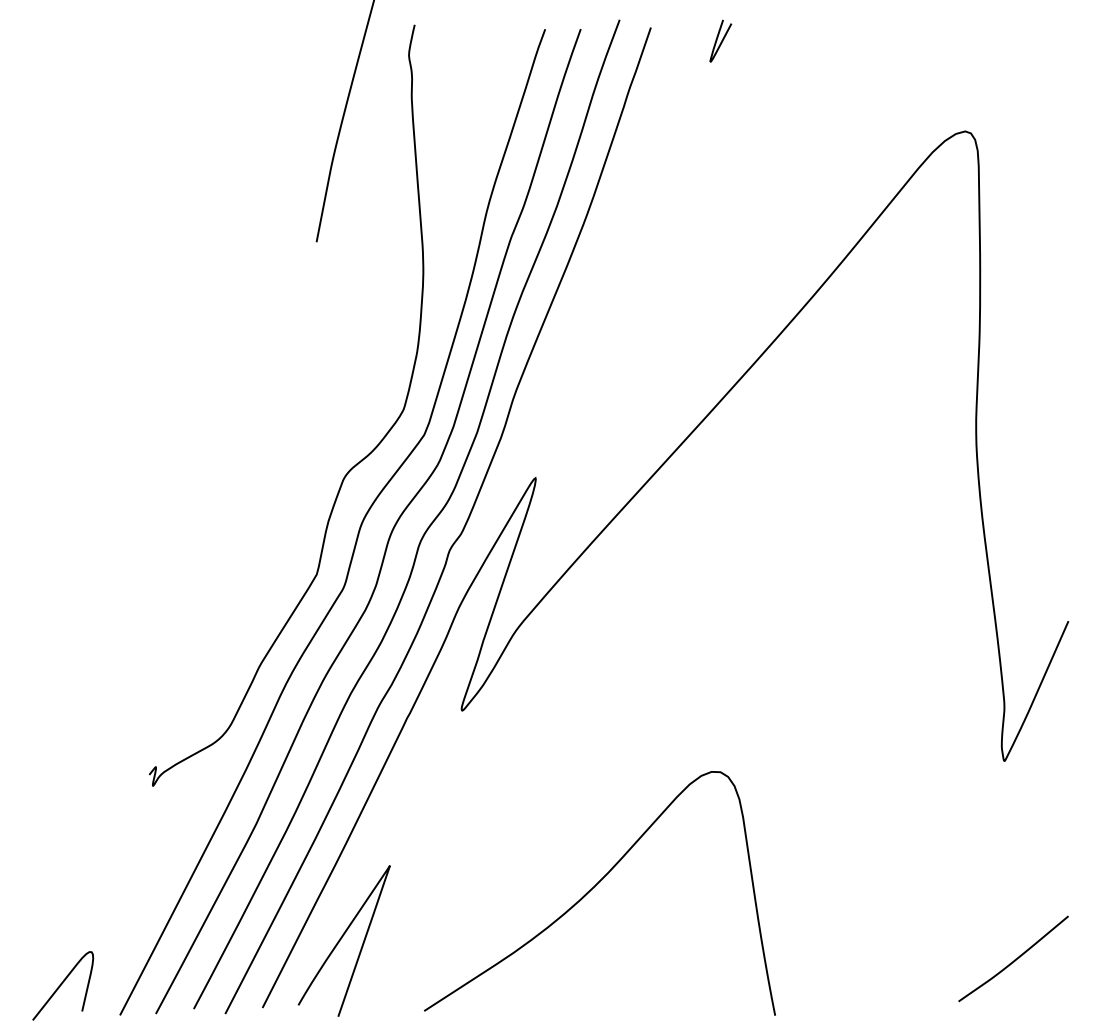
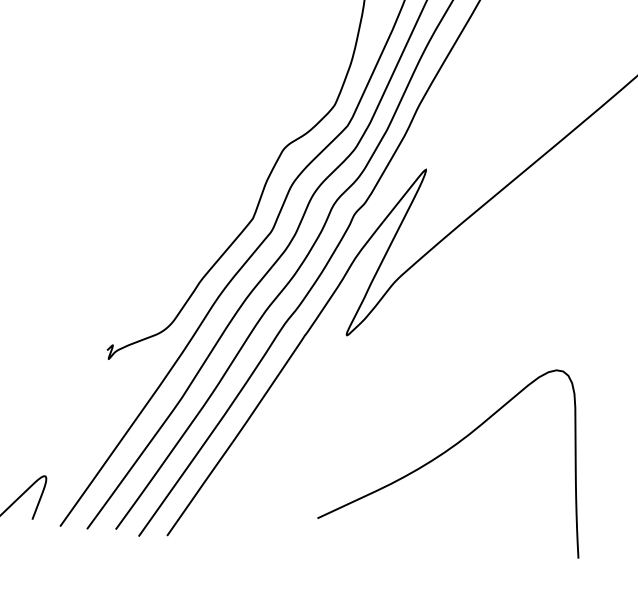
curve: (594, 887) -> (457, 444), moved
curve: (342, 938) -> (233, 492), removed

